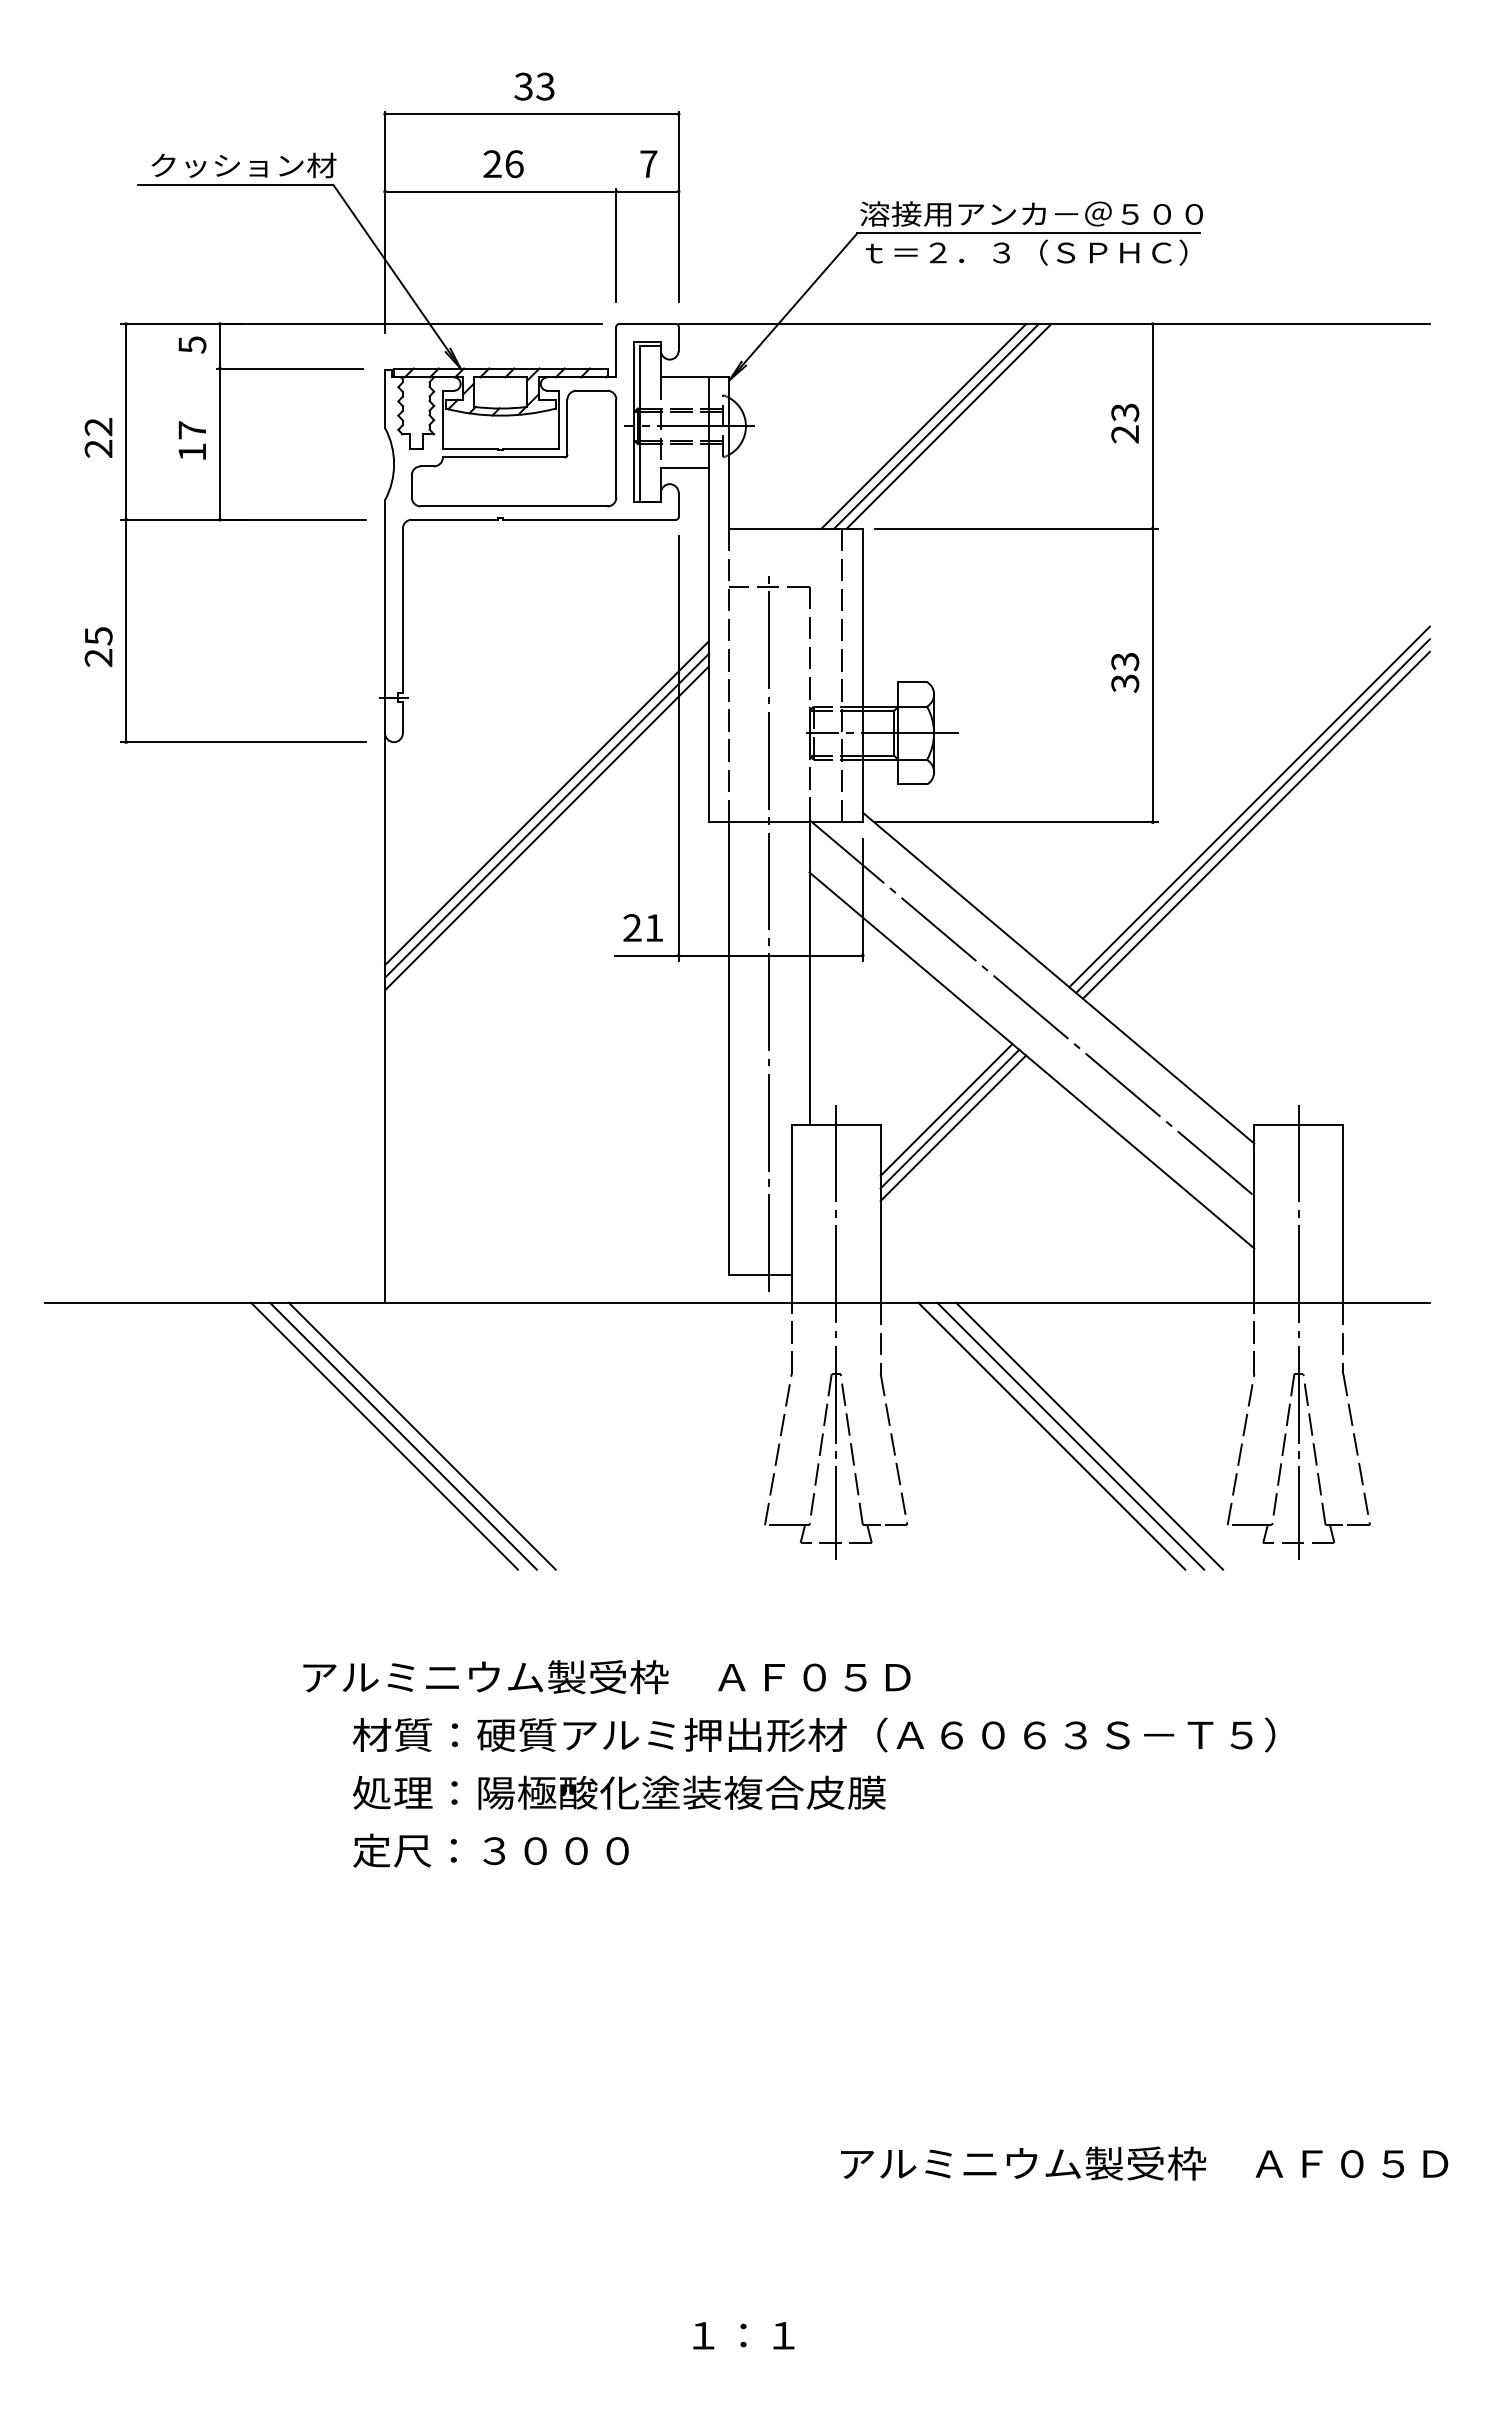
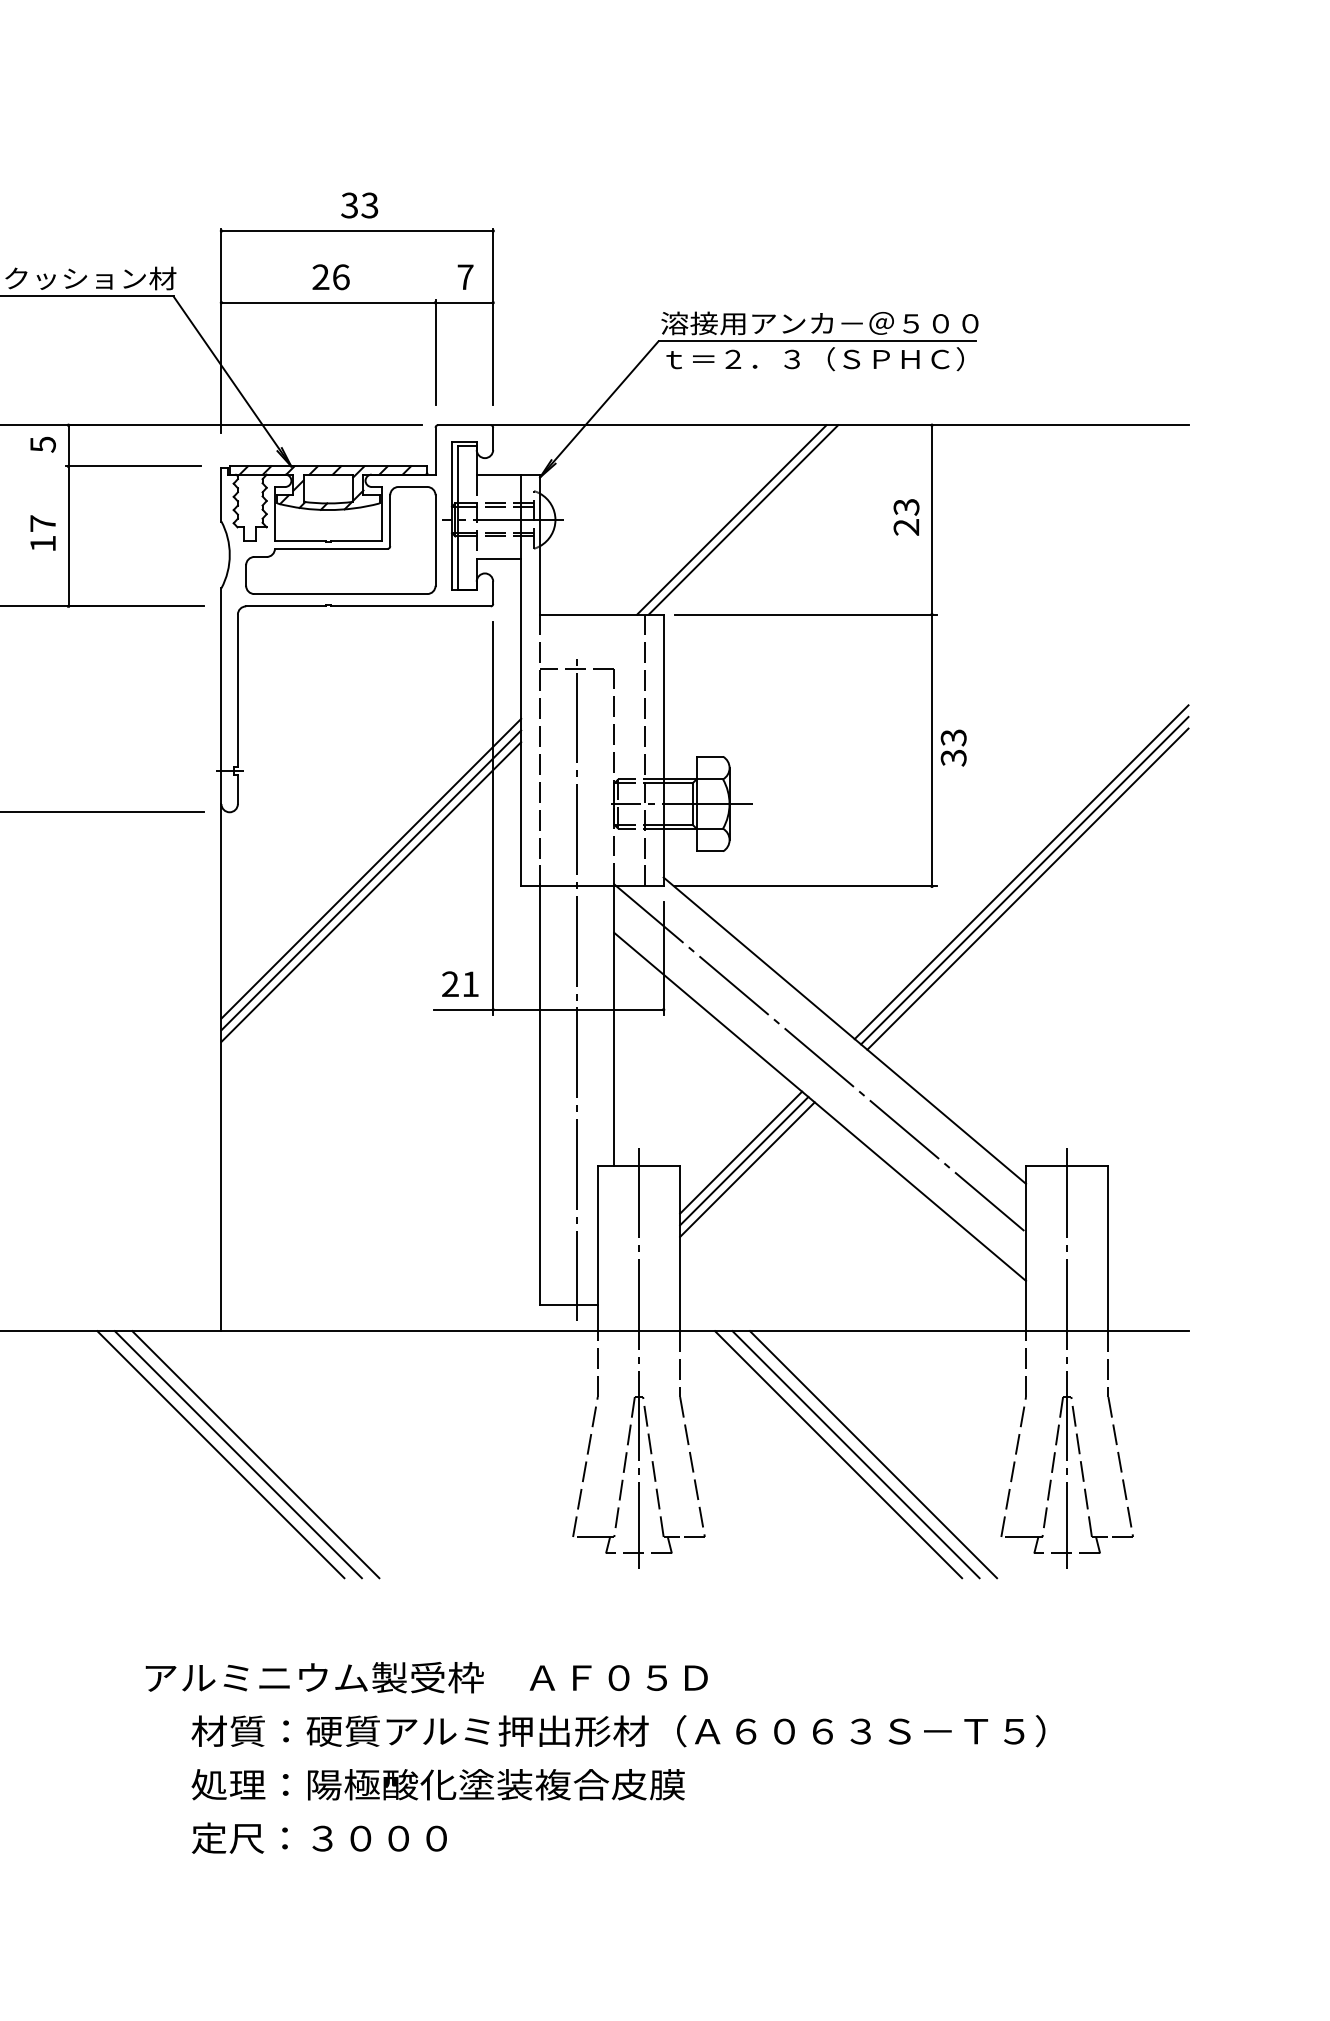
line: (923, 426) -> (719, 520), removed
text: (1125, 672) -> (953, 747), moved

